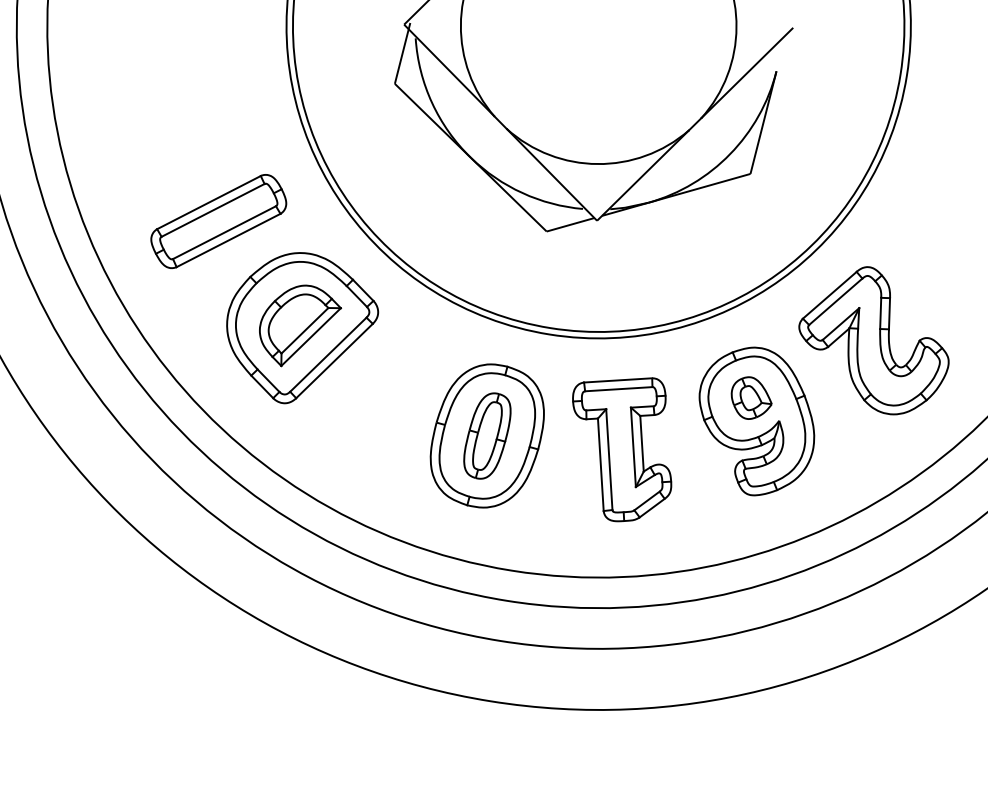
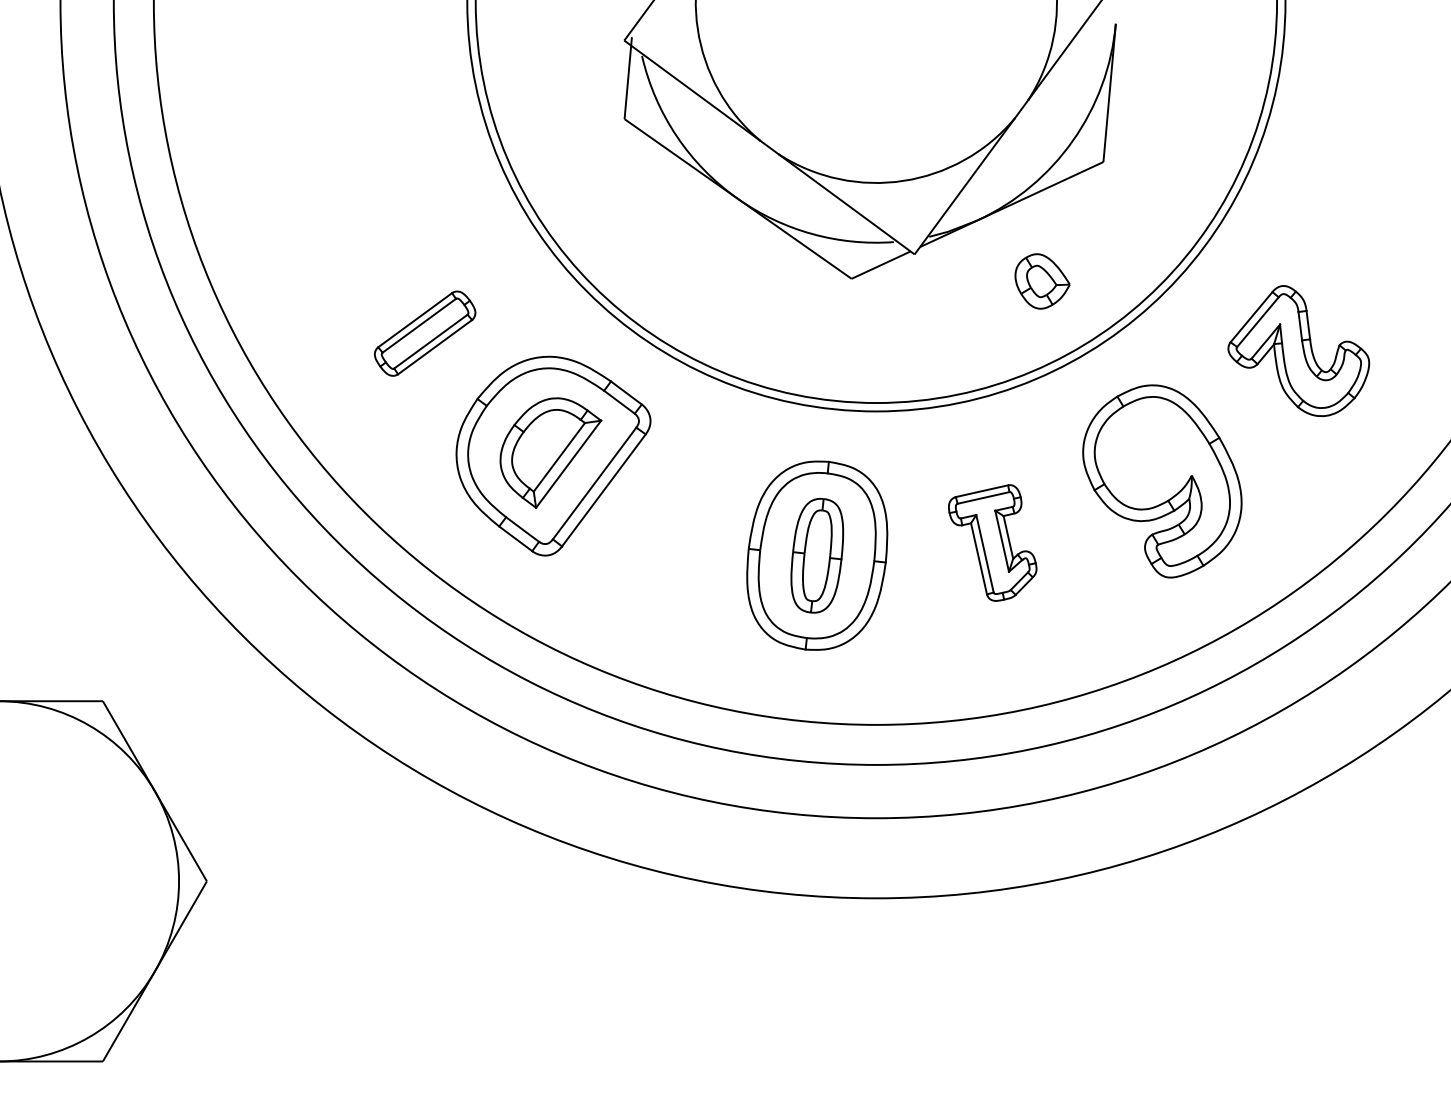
part: (218, 221) -> (424, 333), size x0.6
part: (874, 339) -> (1298, 350), size x0.7
part: (751, 398) -> (1042, 281), moved
part: (620, 447) -> (992, 542), size x0.6

